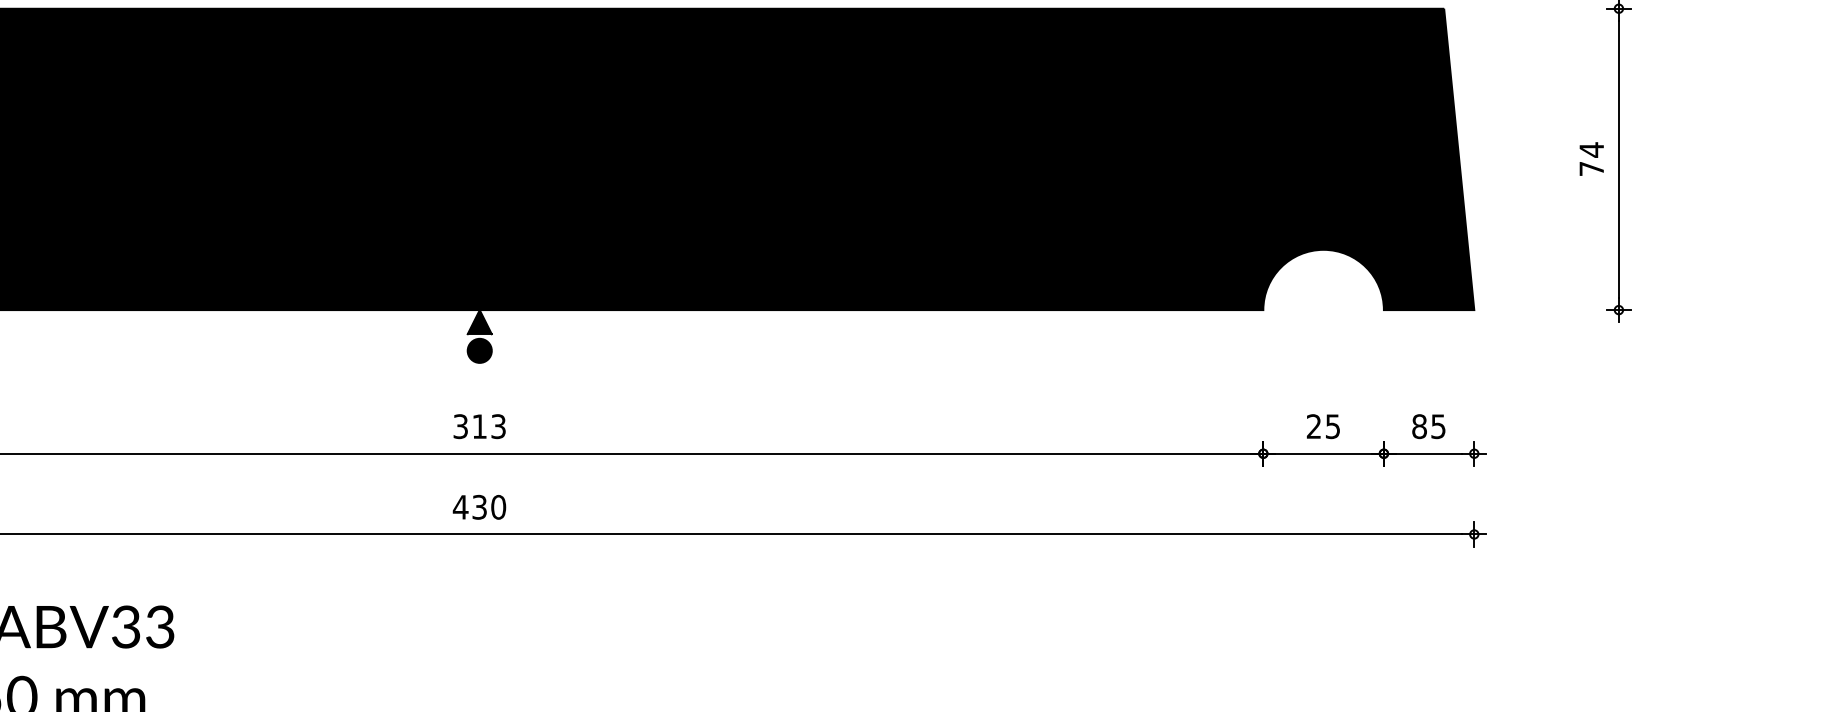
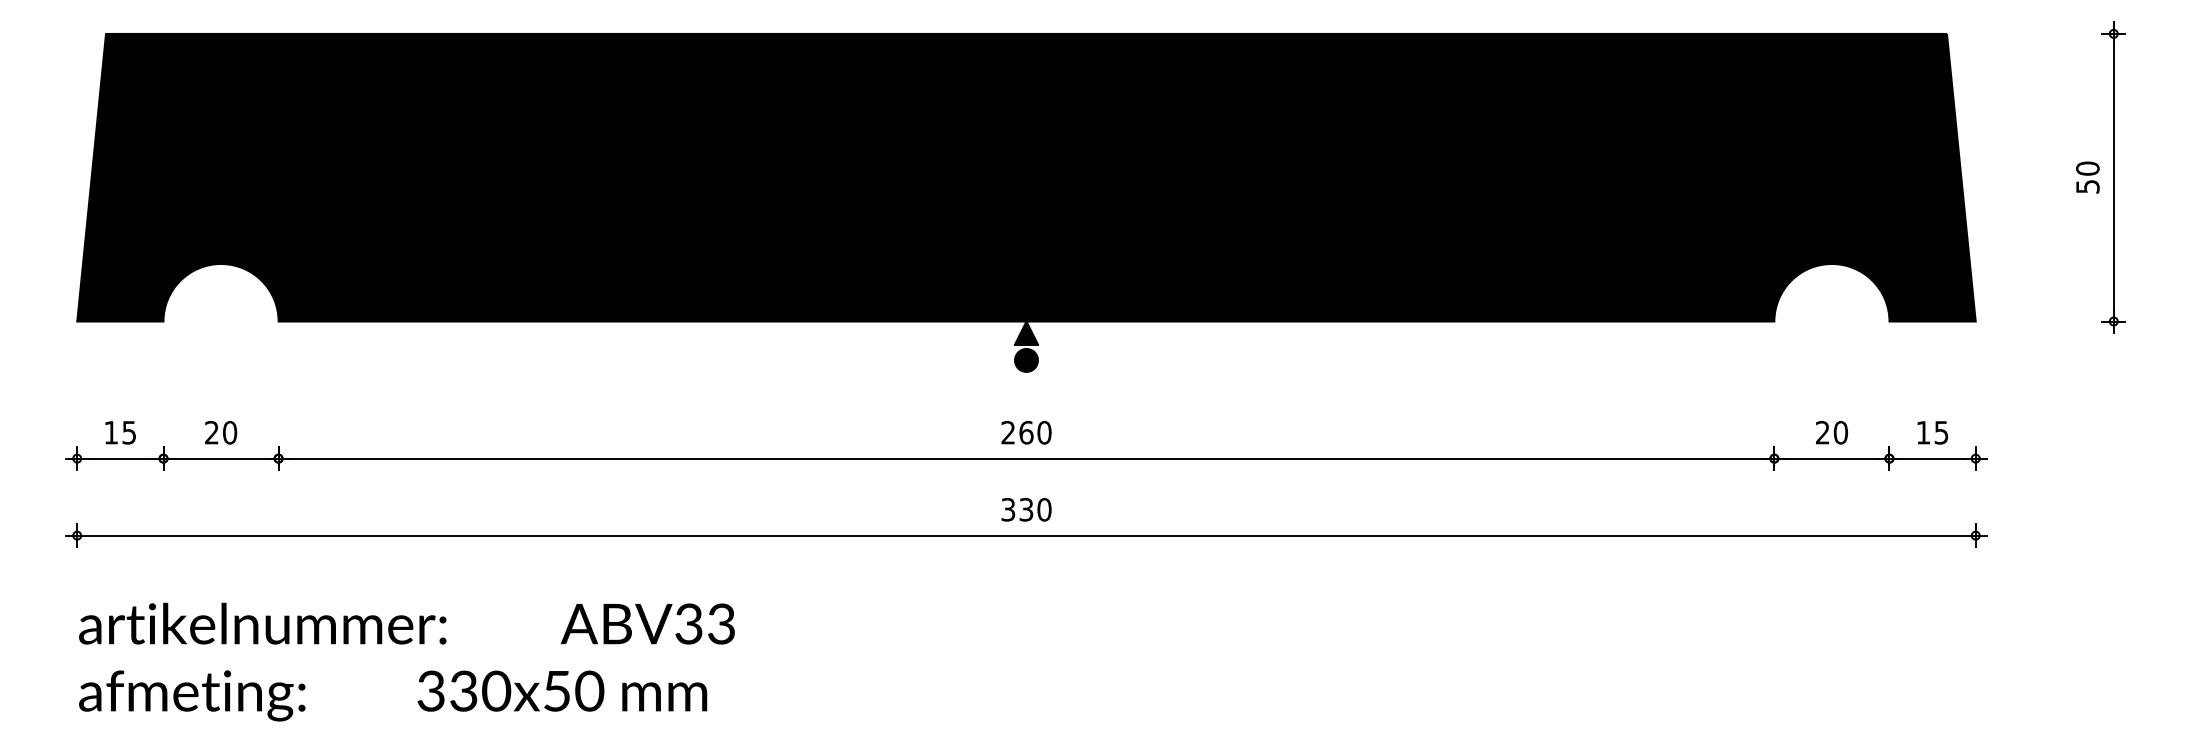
text: (1591, 159) -> (2087, 177), 74 -> 50
text: (479, 426) -> (1026, 432), 313 -> 260
text: (1332, 426) -> (1840, 432), 25 -> 20
text: (1419, 426) -> (1923, 432), 85 -> 15
text: (459, 507) -> (1007, 509), 430 -> 330

